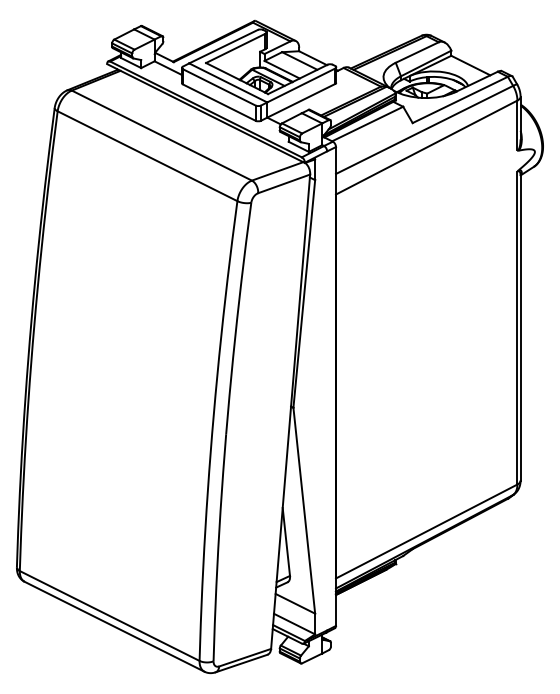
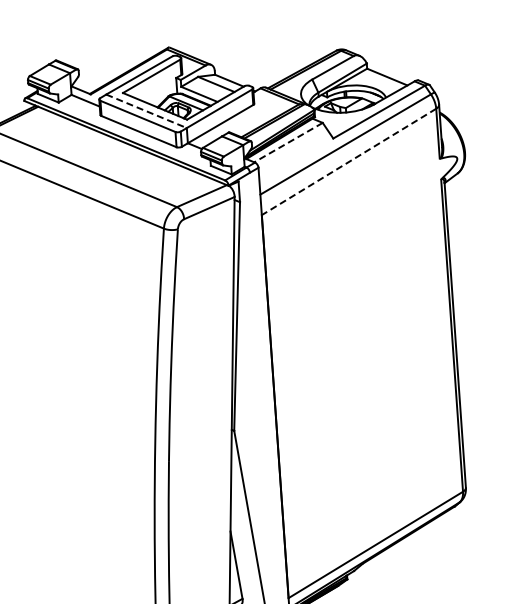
line: (228, 82) -> (146, 110), solid -> dashed
line: (367, 124) -> (288, 143), solid -> dashed
line: (426, 147) -> (348, 161), solid -> dashed

